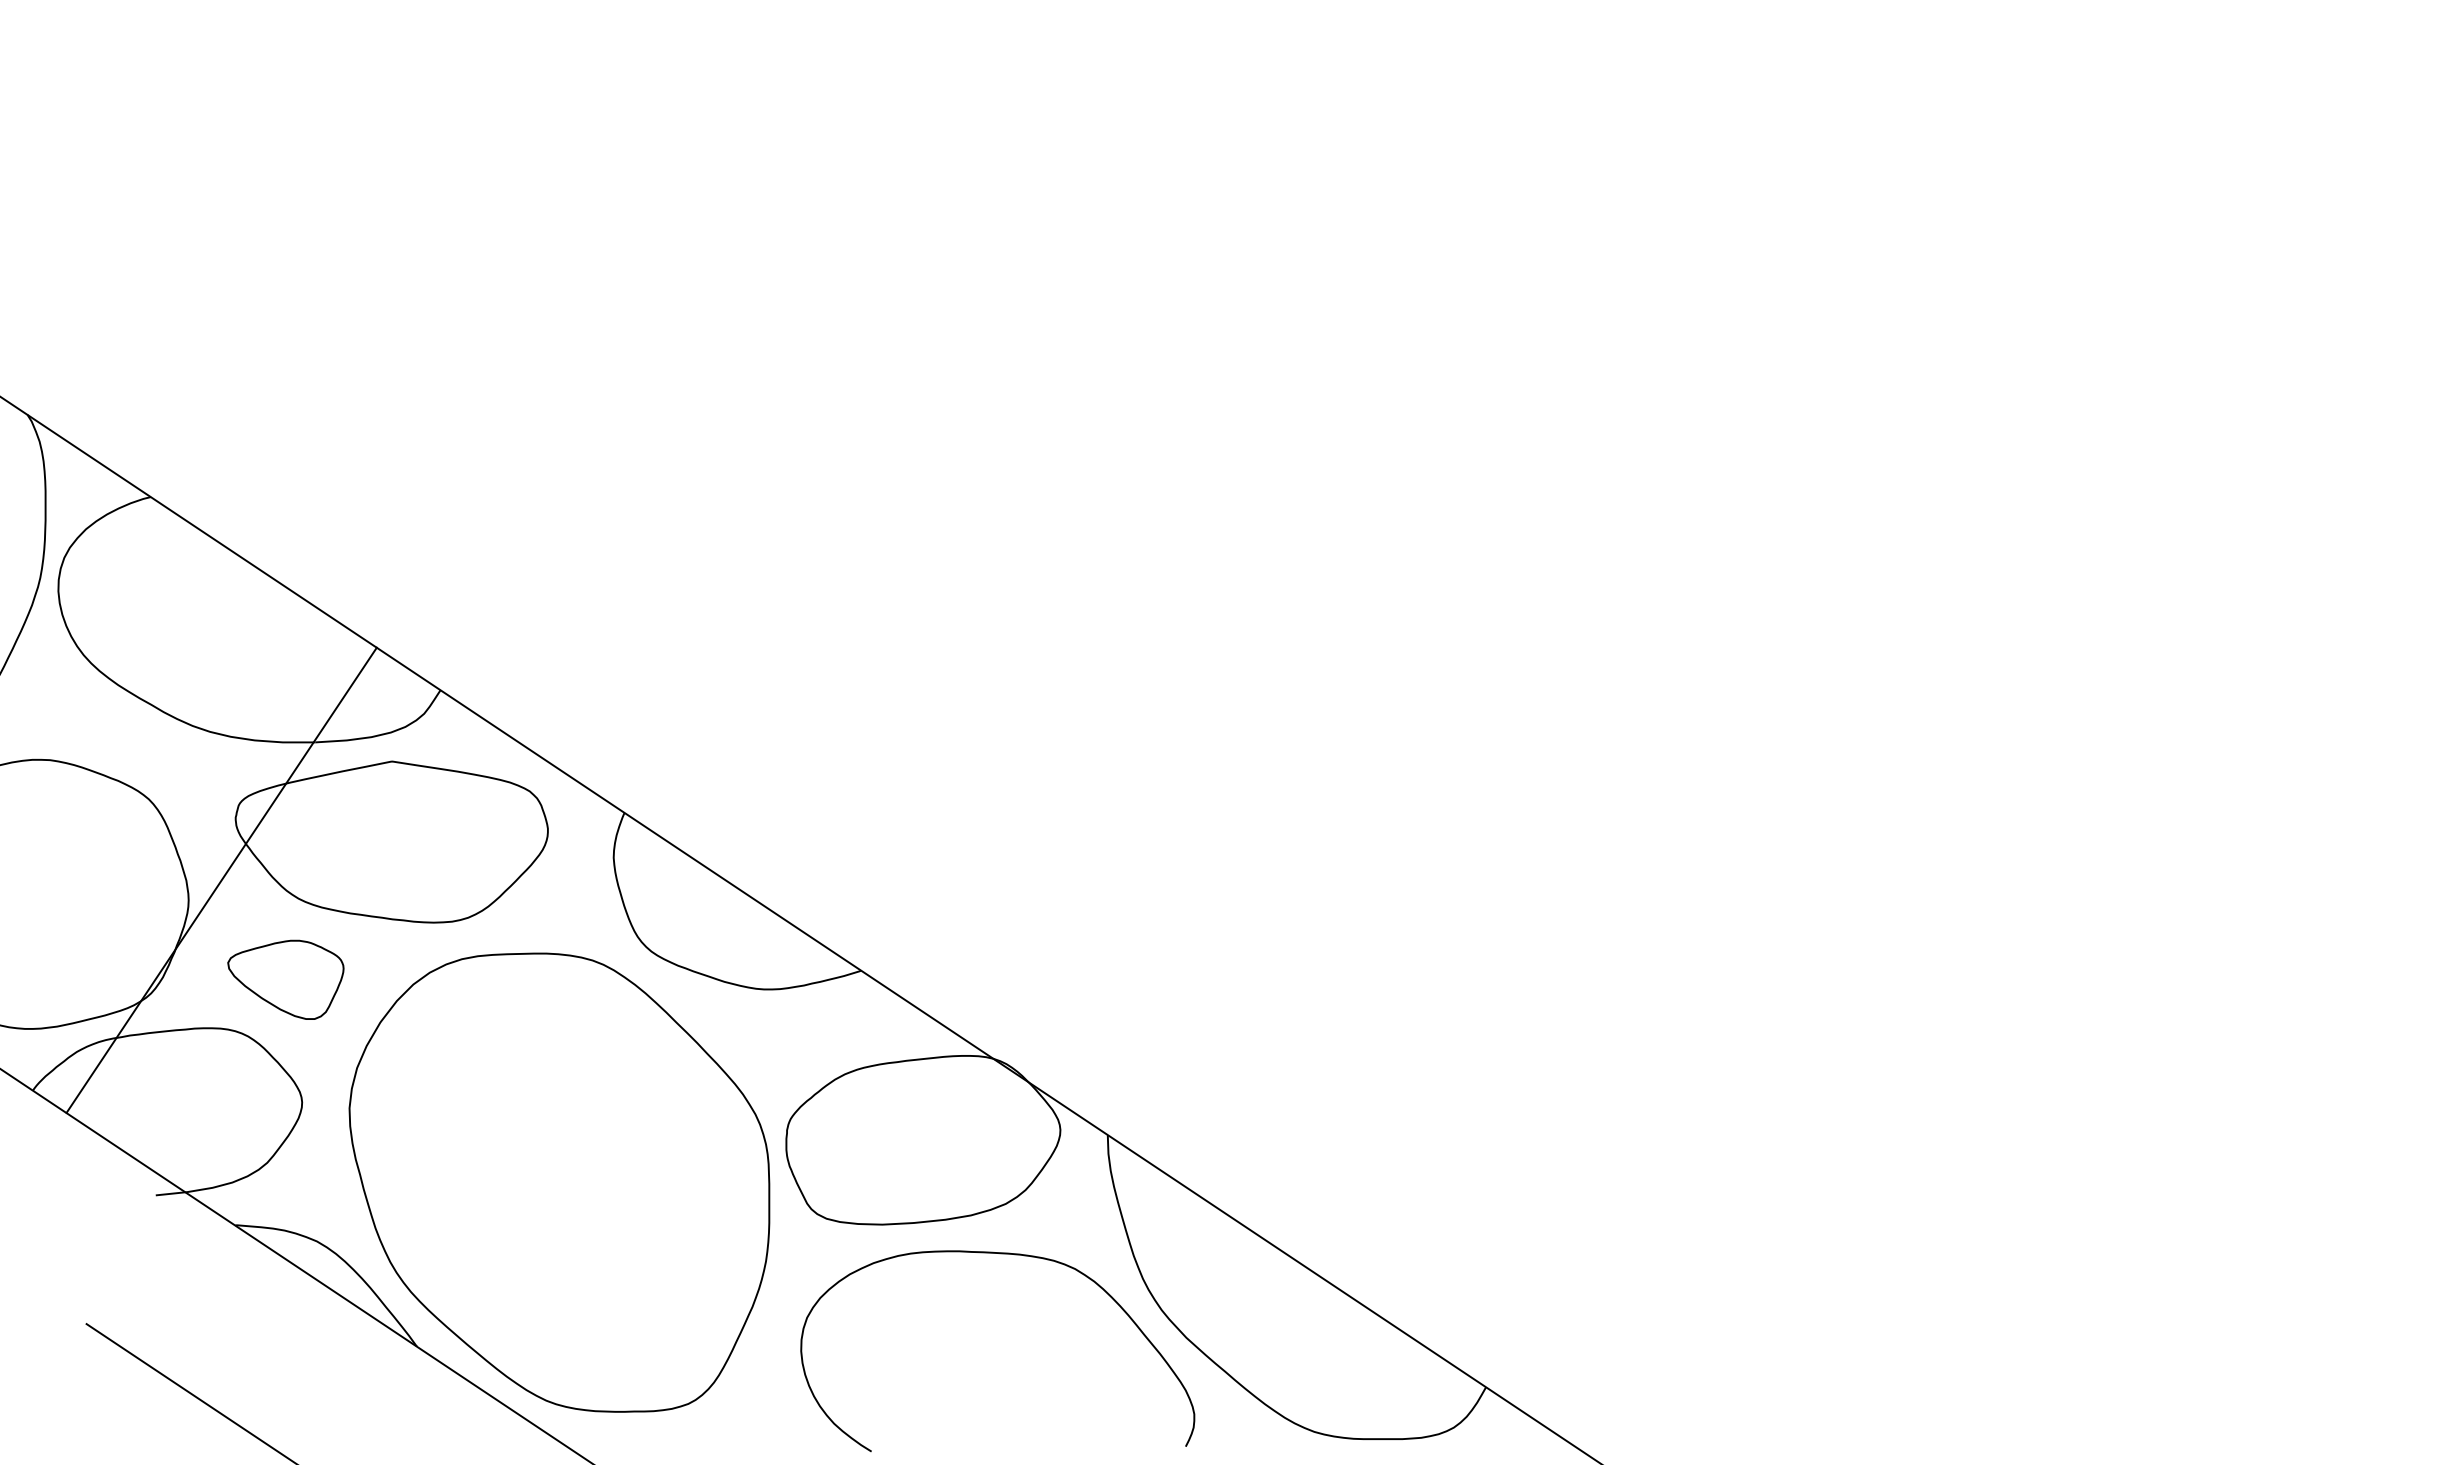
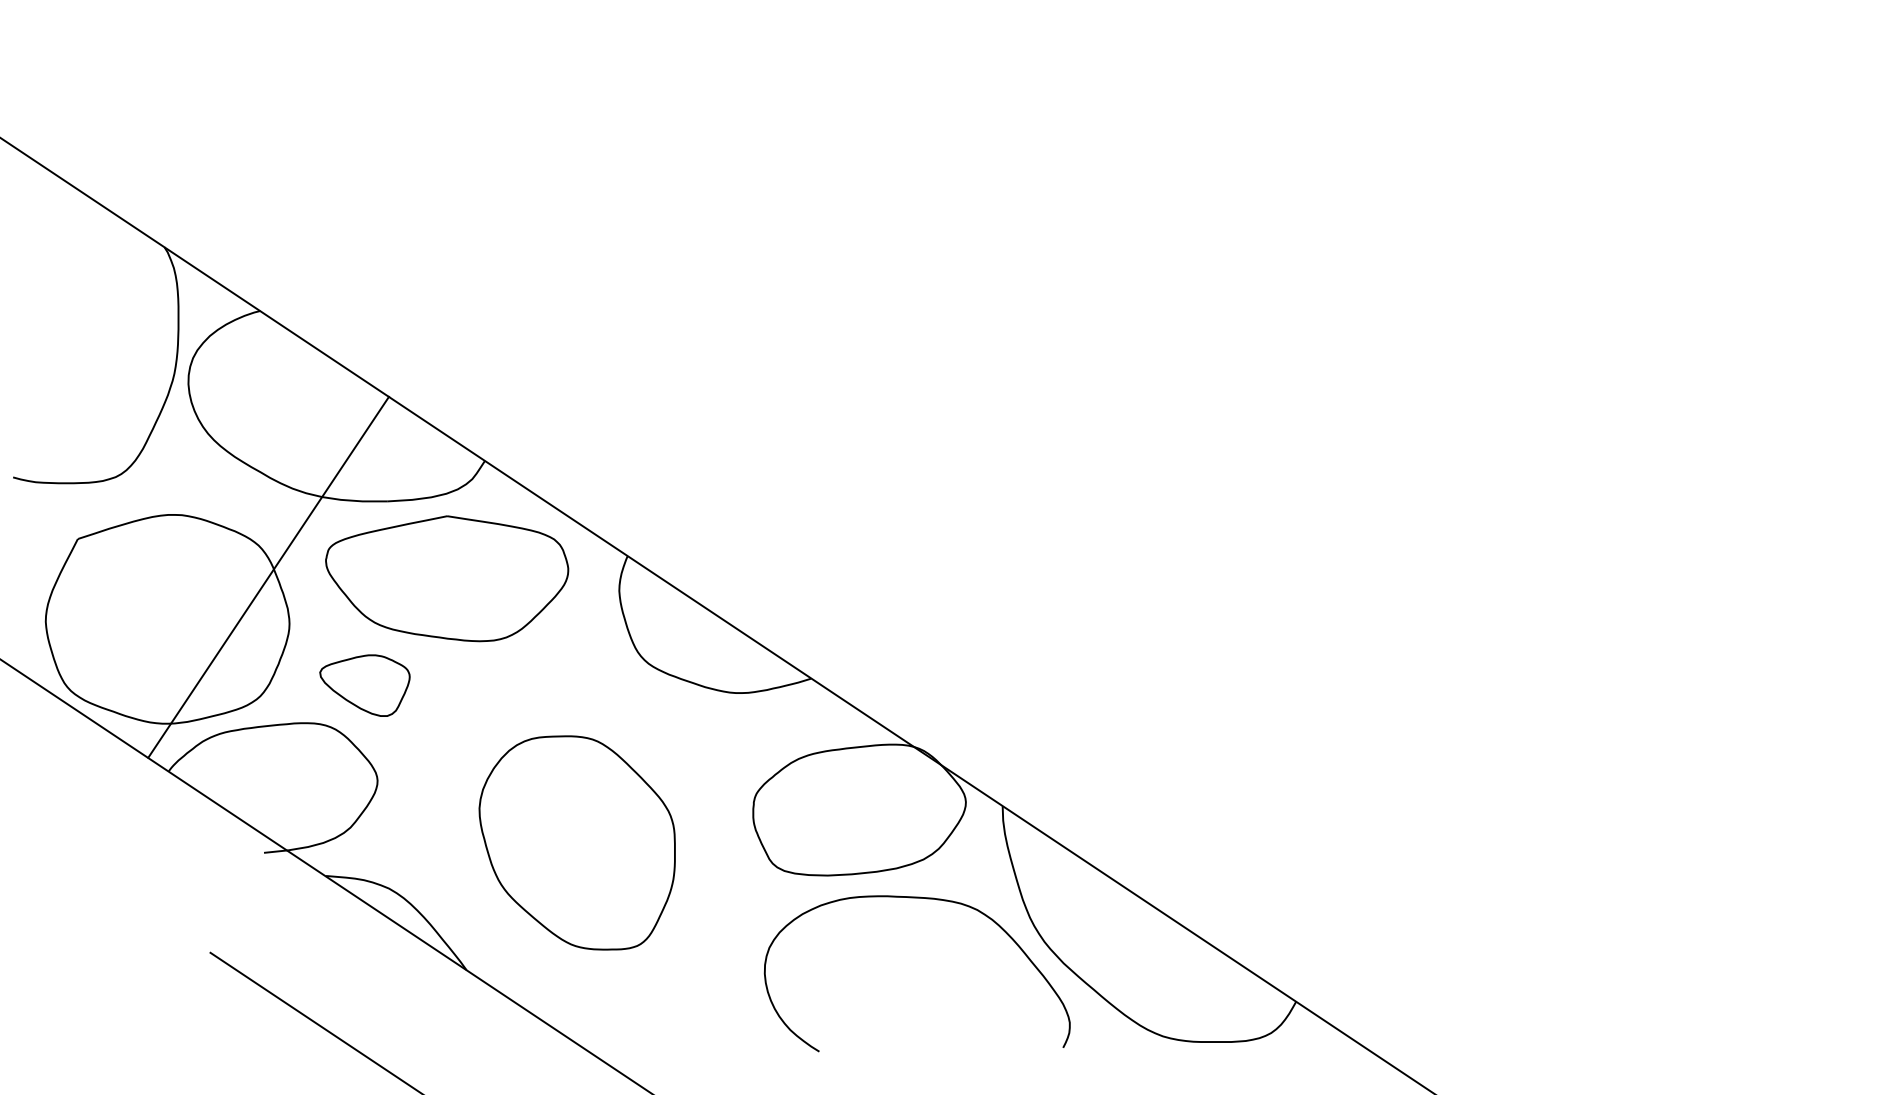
line: (221, 879) -> (268, 576), moved
part: (559, 1182) -> (577, 842), size x0.6

